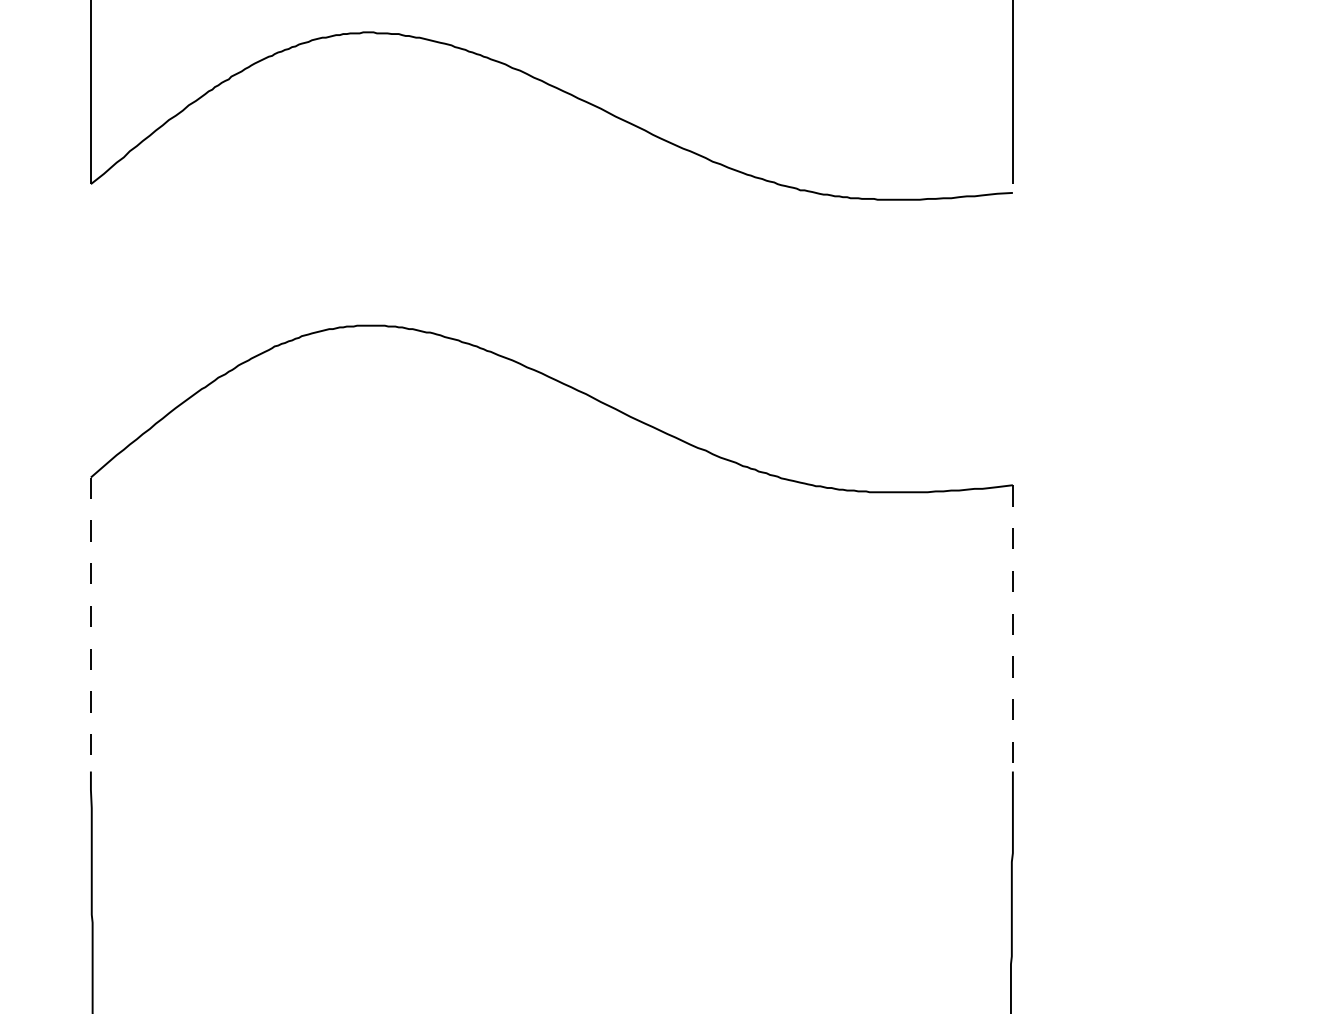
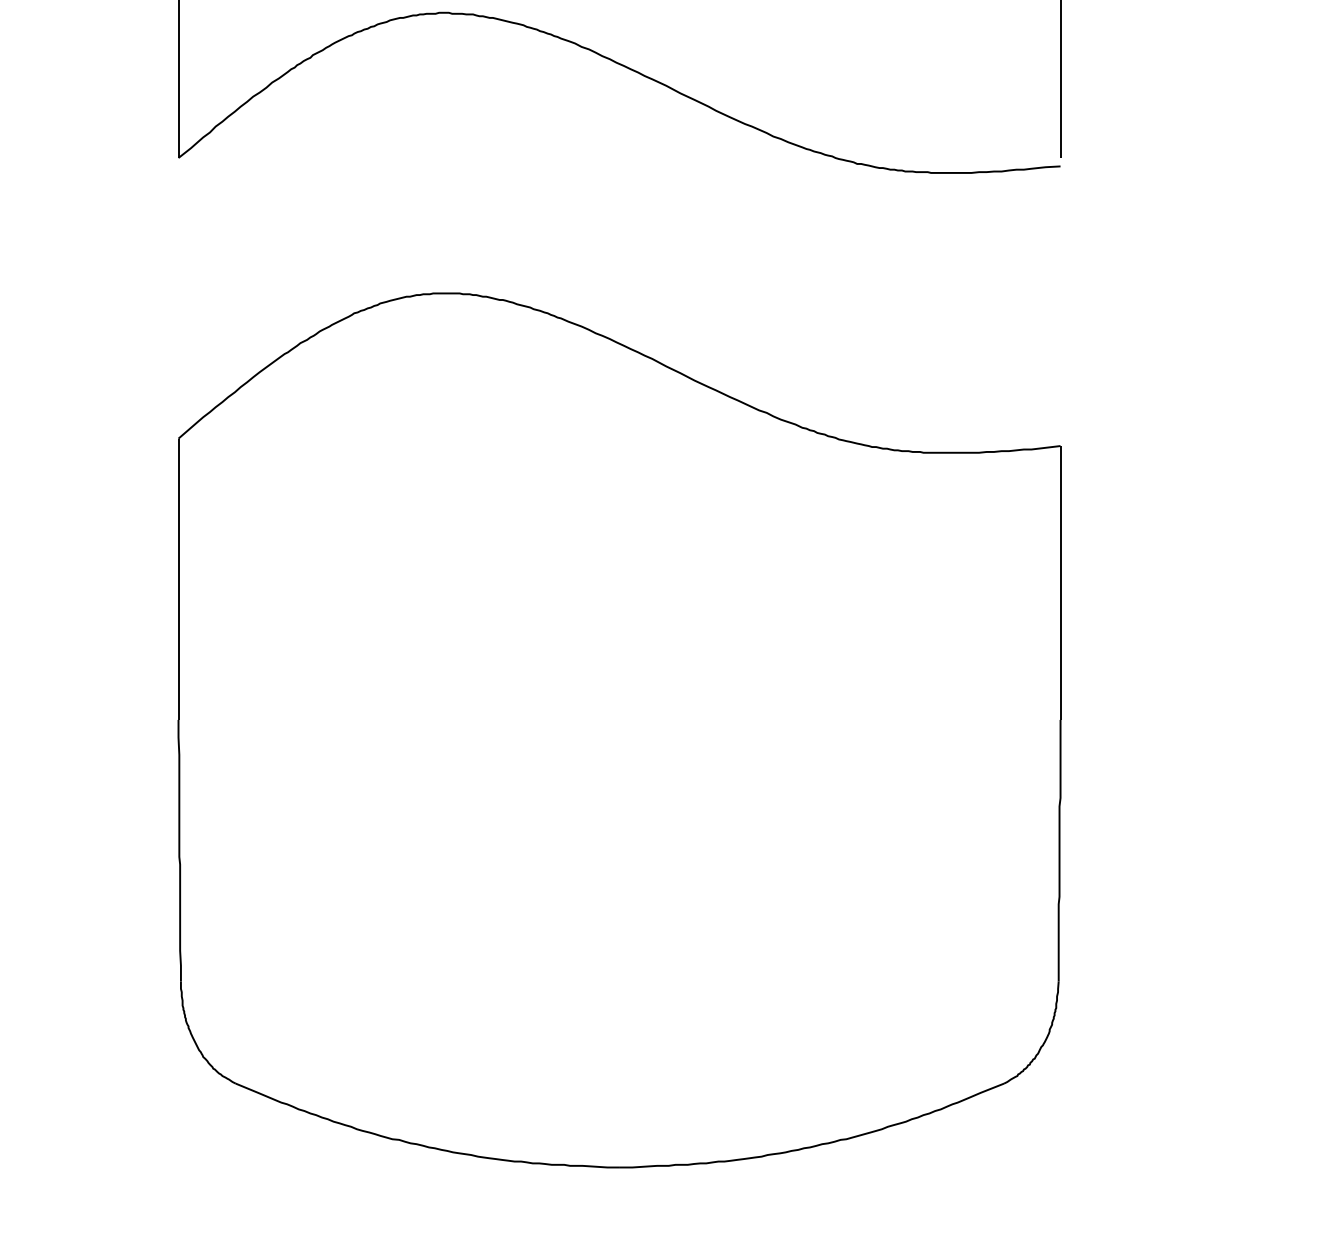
line: (90, 623) -> (178, 578), dashed -> solid
line: (1012, 628) -> (1060, 583), dashed -> solid

